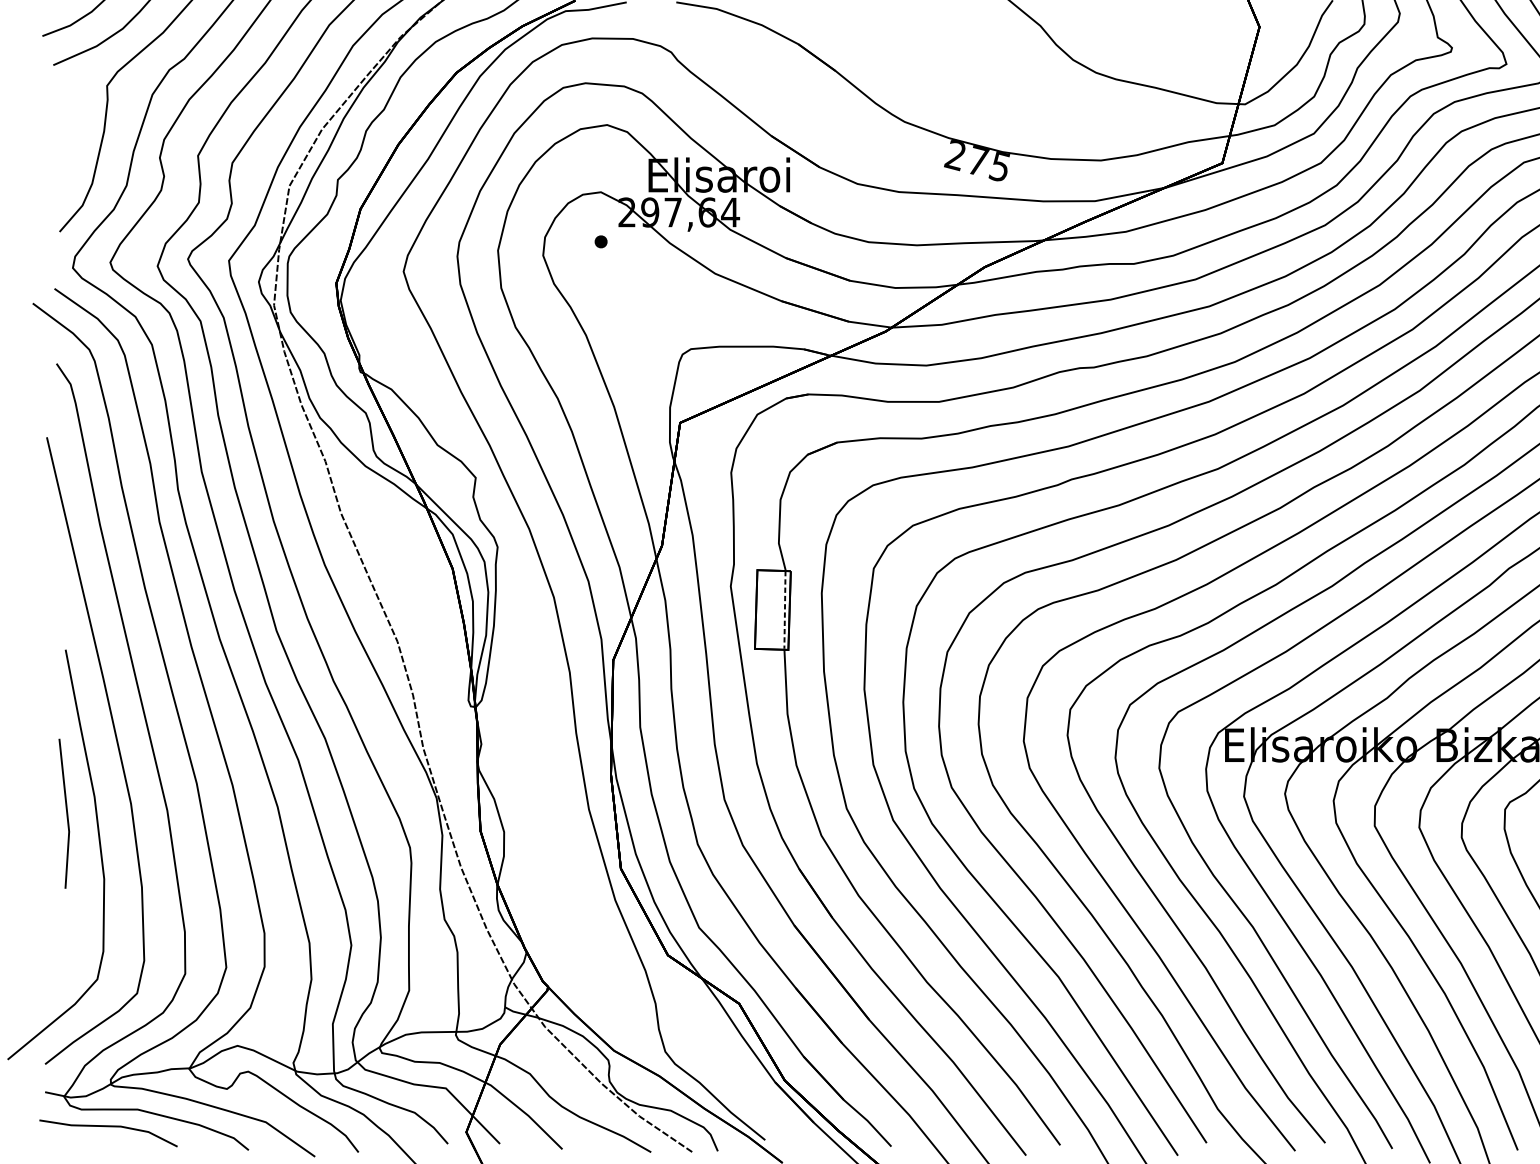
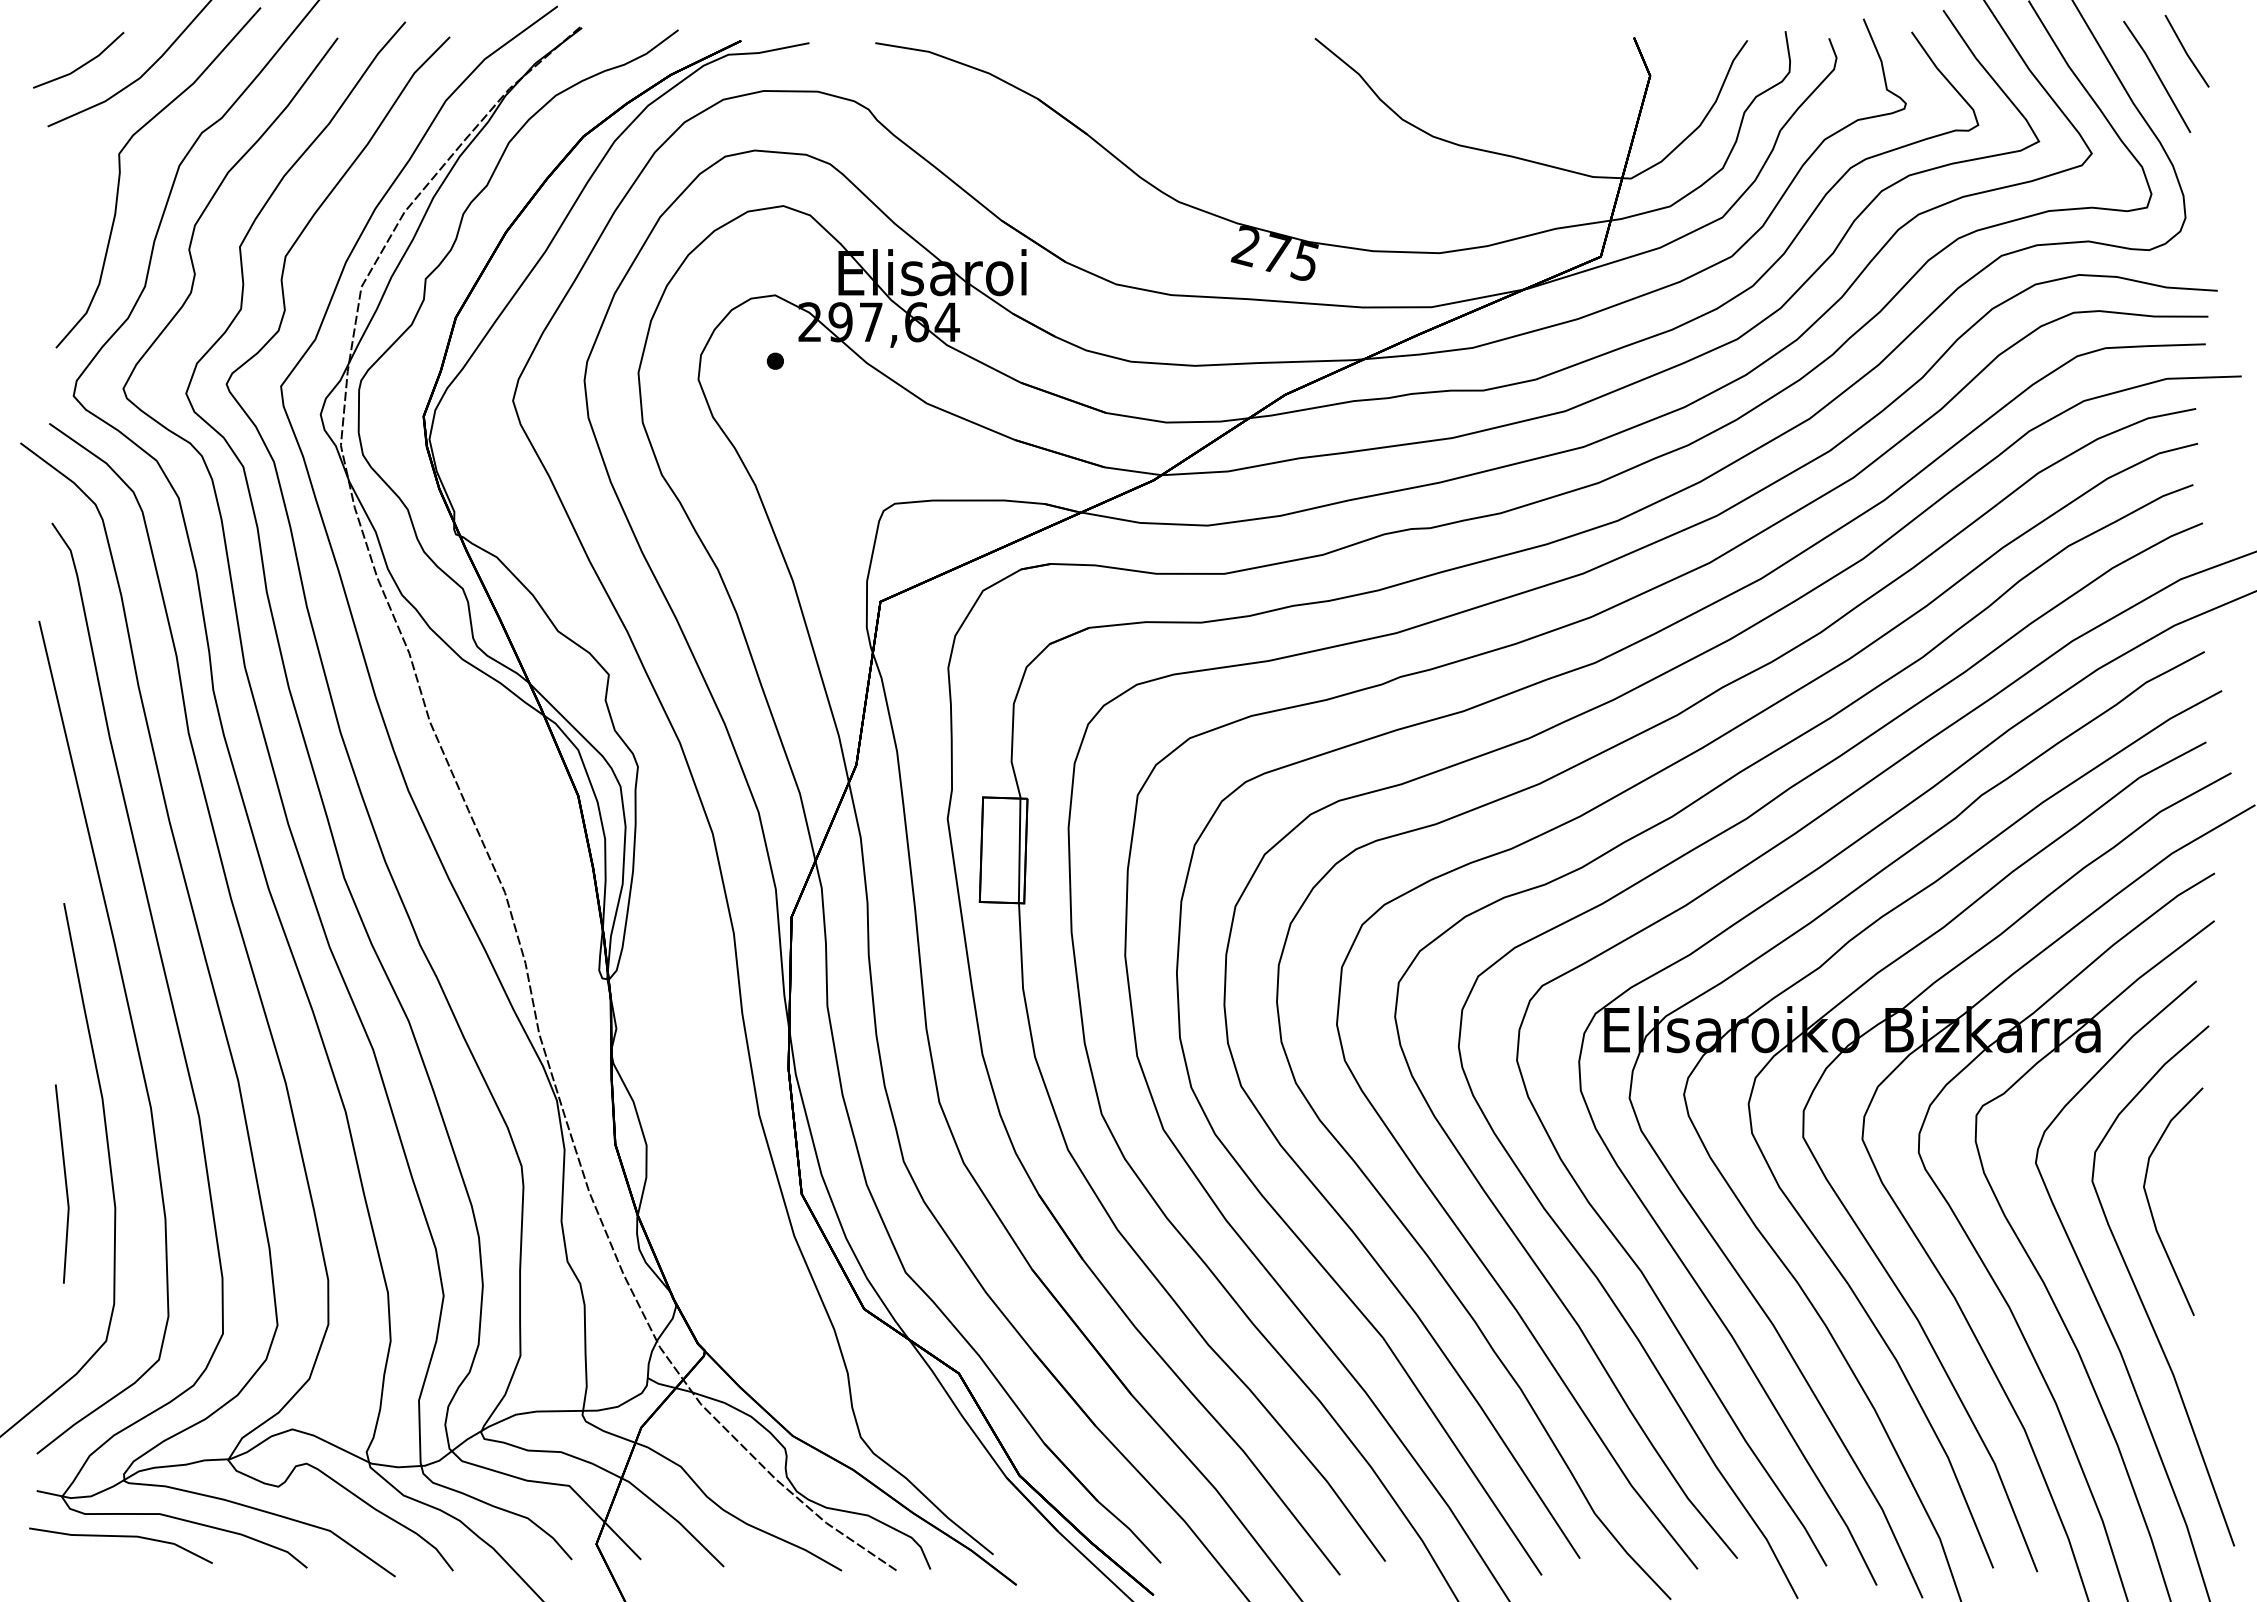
line: (784, 610) -> (1019, 851), dashed -> solid
line: (66, 813) -> (65, 1183), moved

